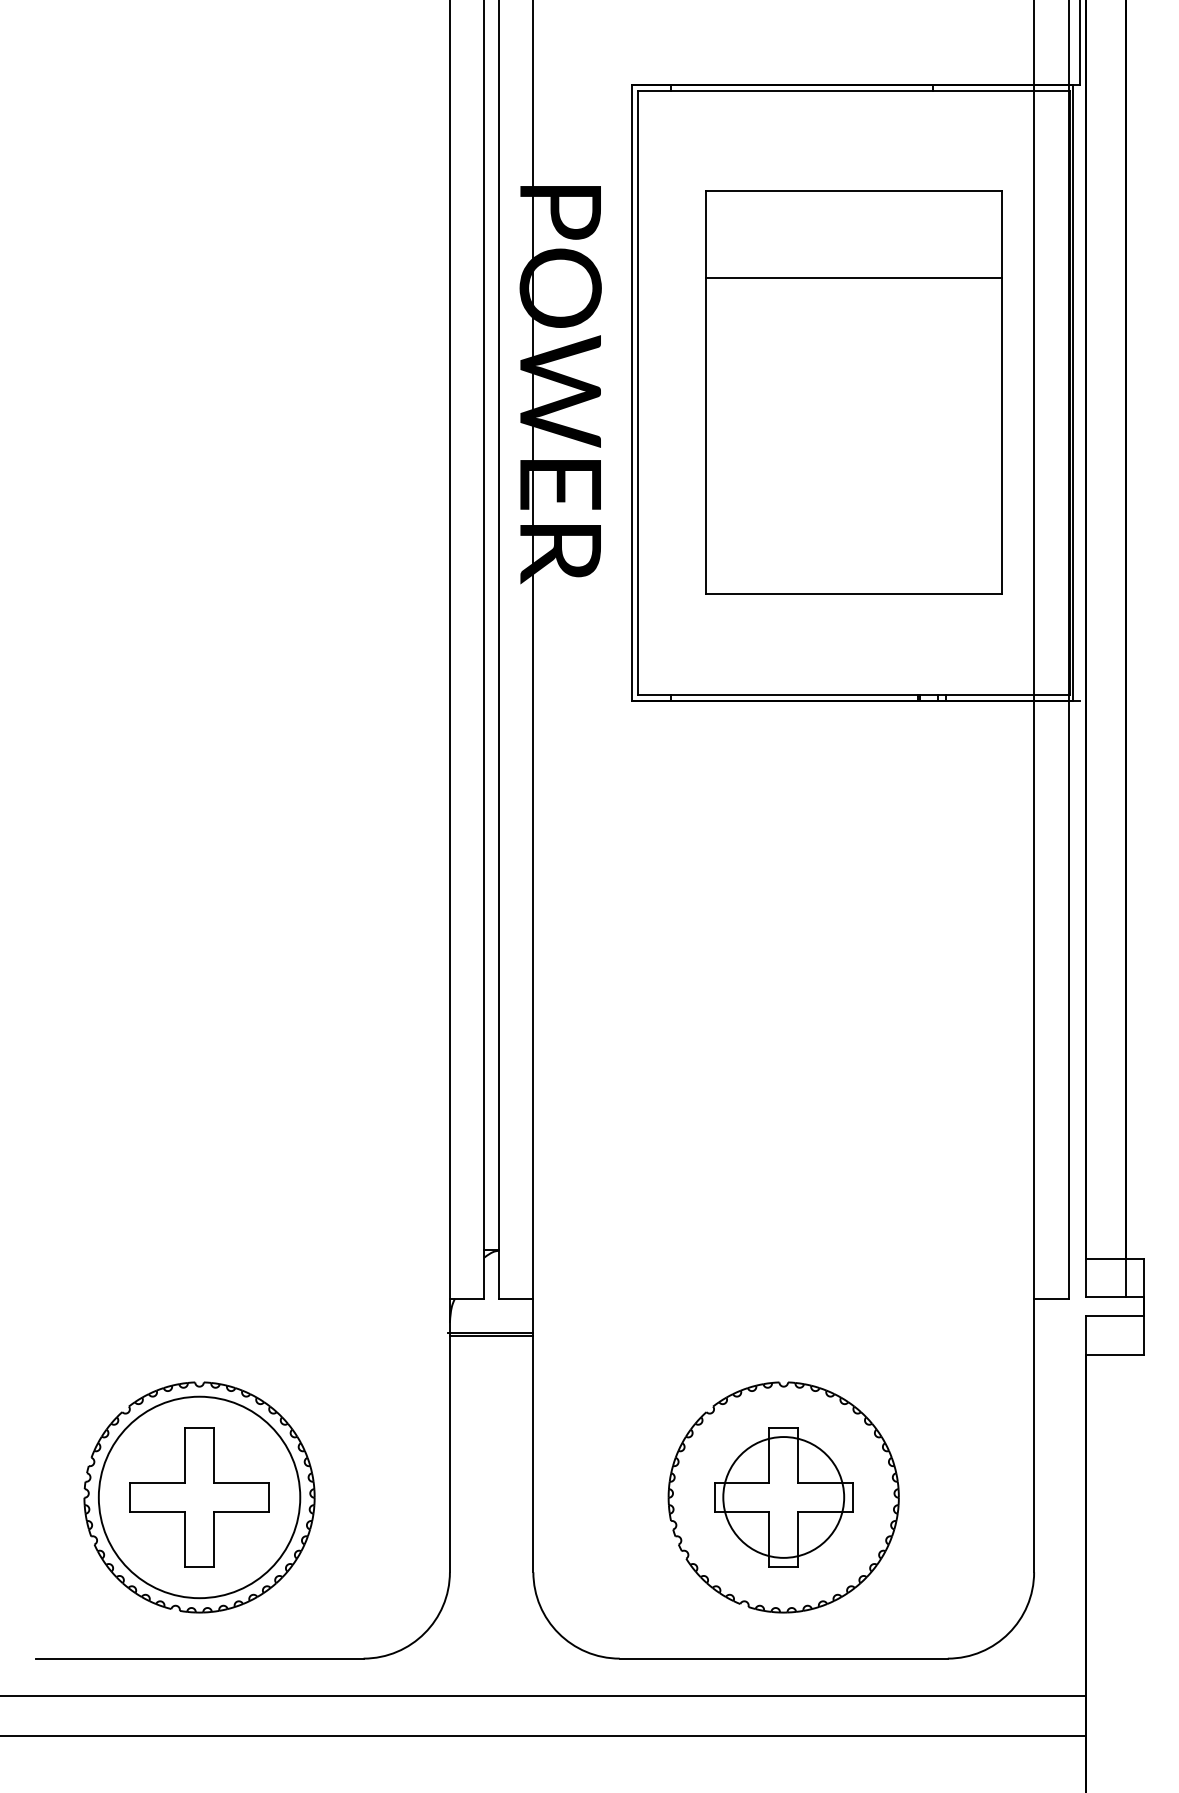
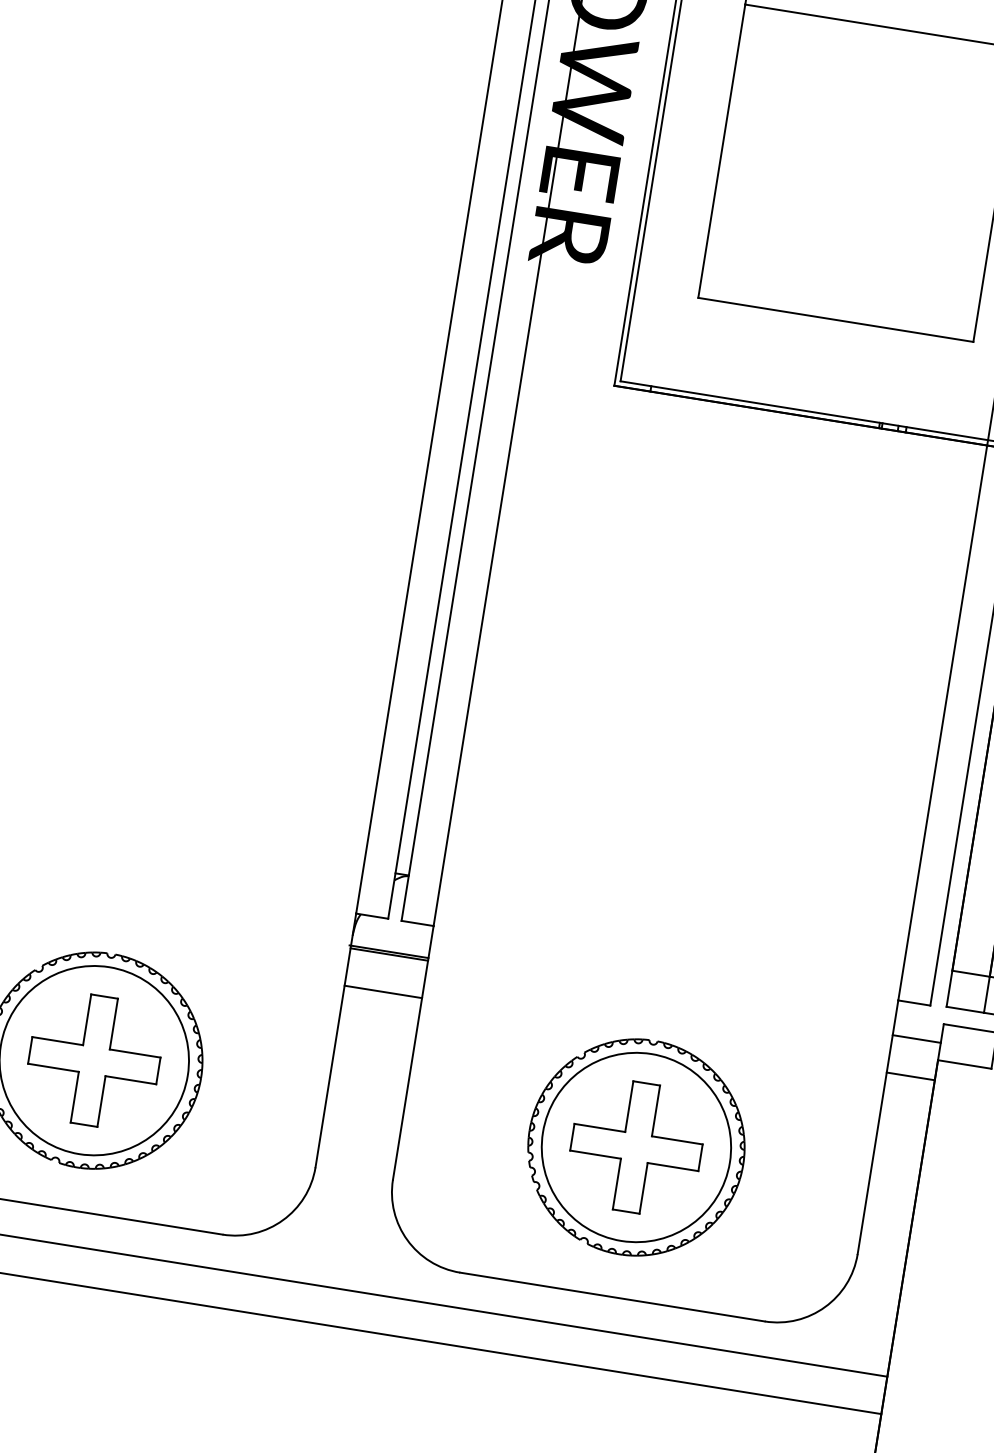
line: (1059, 1336) -> (916, 1039), added
line: (491, 1376) -> (383, 991), added
line: (1059, 1376) -> (910, 1076), added
circle: (783, 1497) -> (636, 1147), size x1.67

